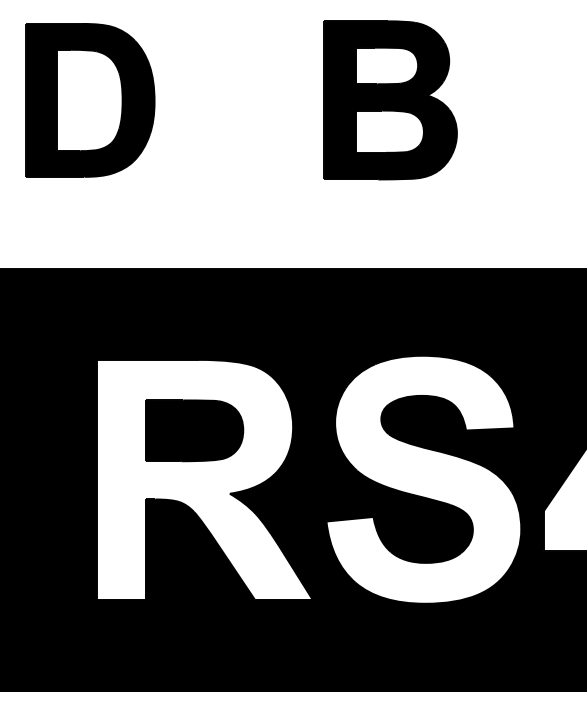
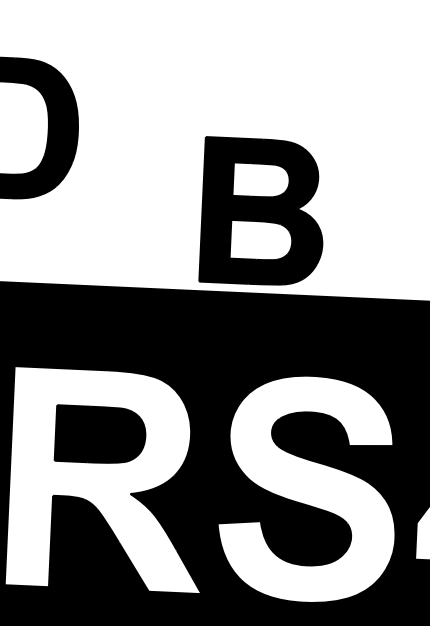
part: (390, 100) -> (262, 212), moved

